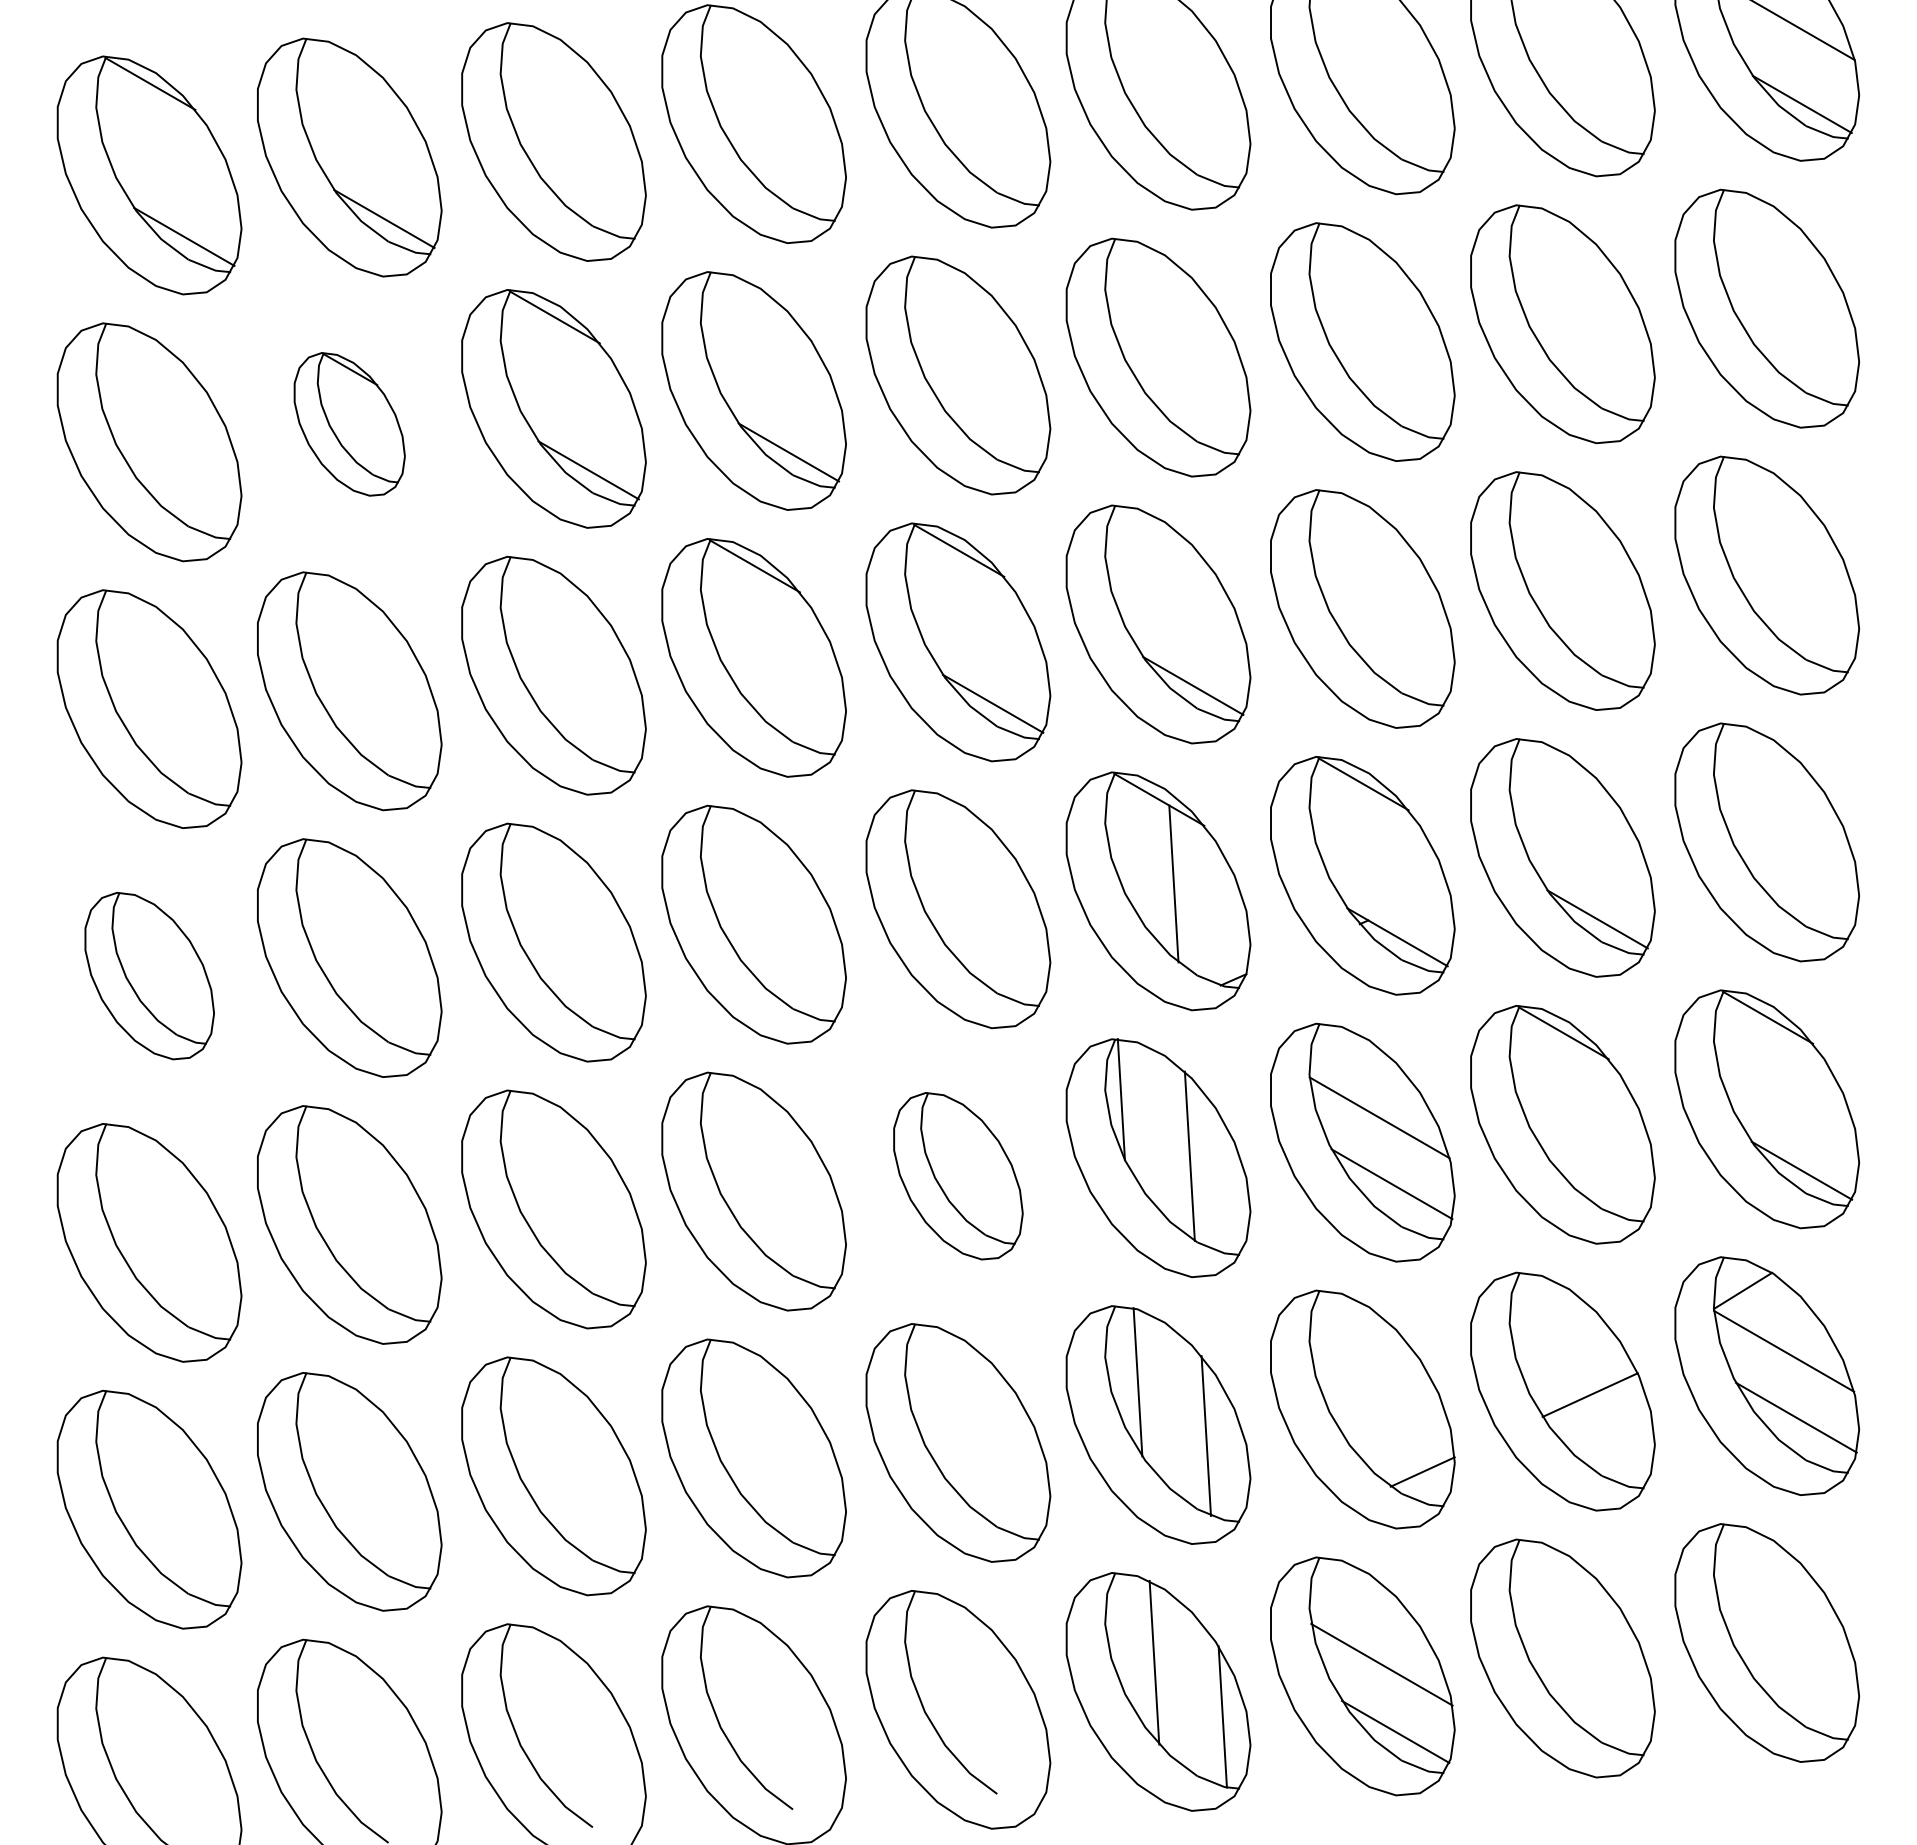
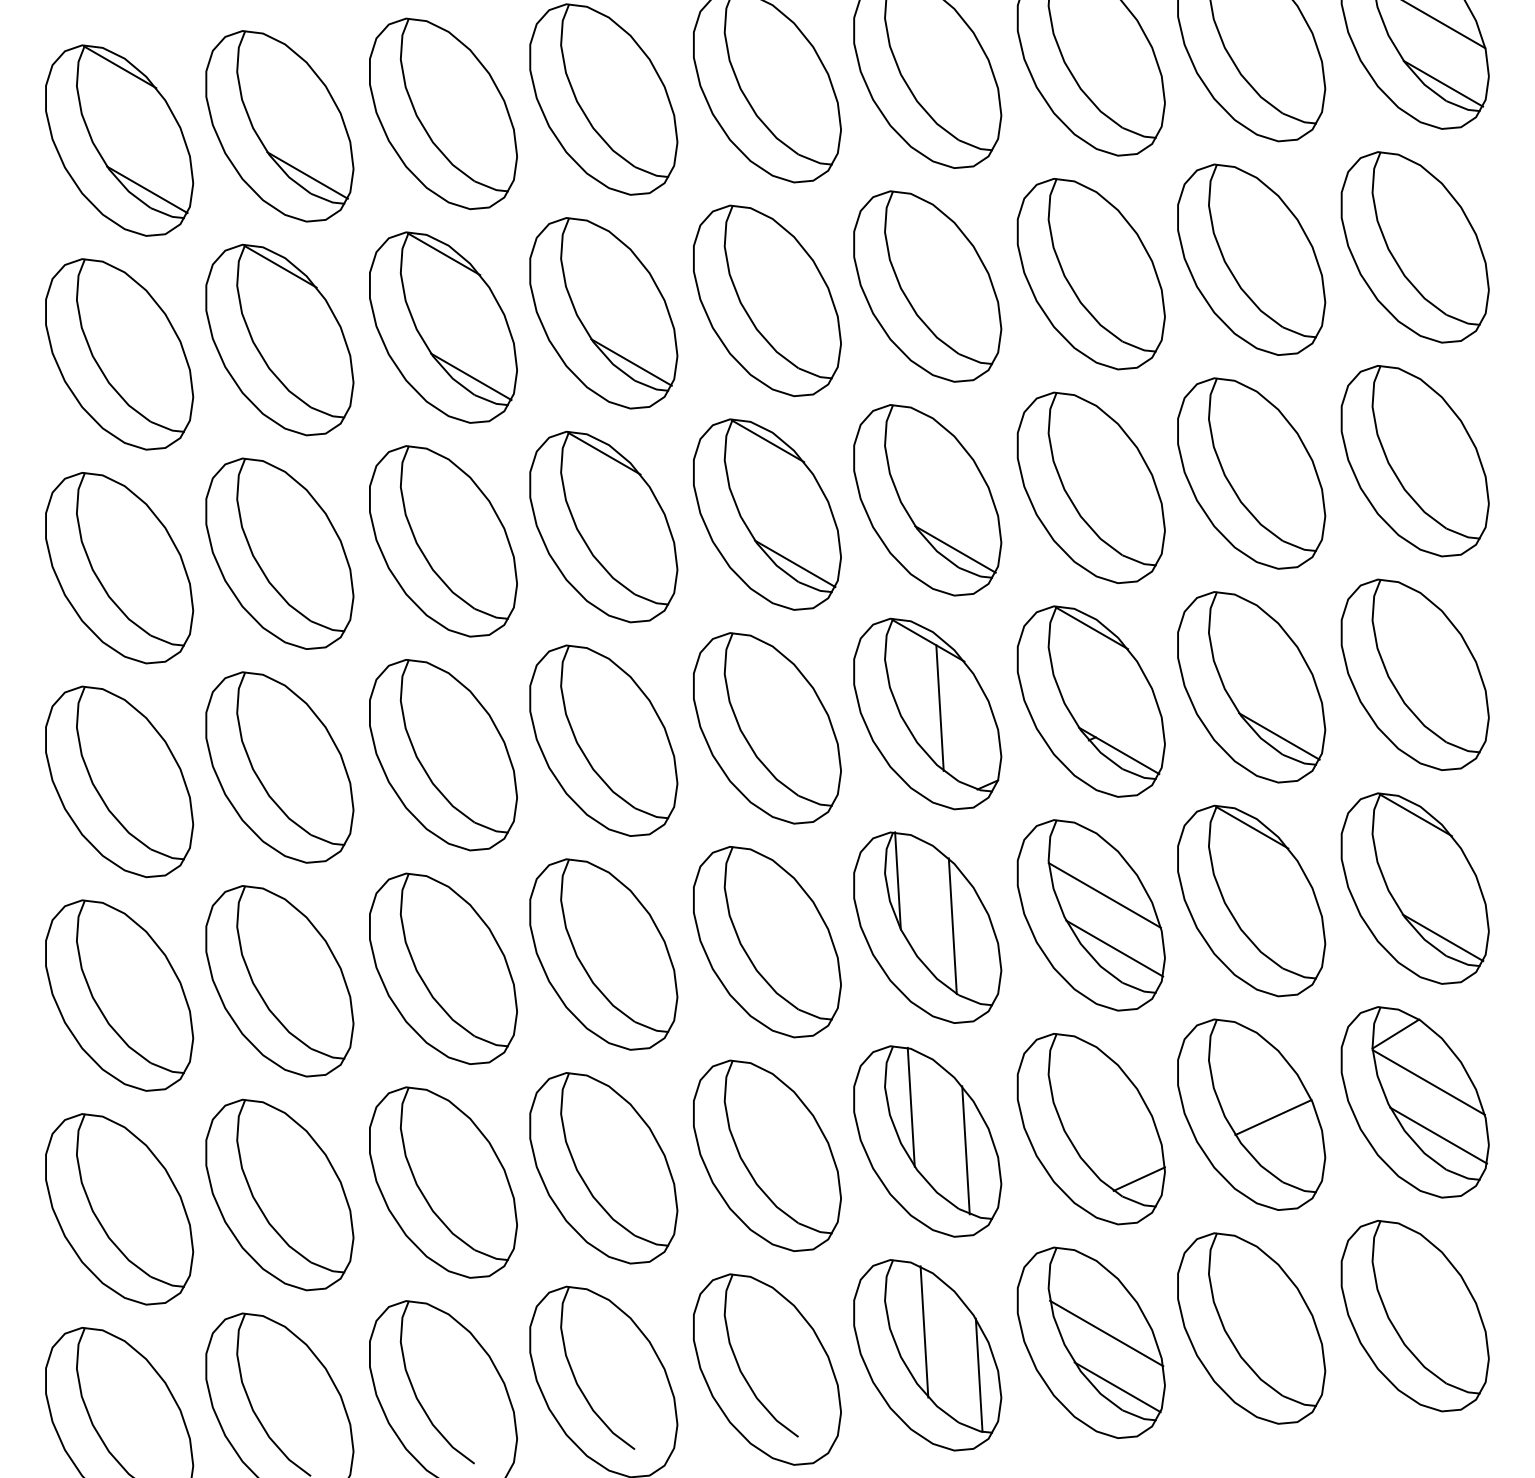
part: (349, 423) -> (279, 339), size x1.67
part: (149, 975) -> (119, 781), size x1.43
part: (958, 1176) -> (767, 942), size x1.43

